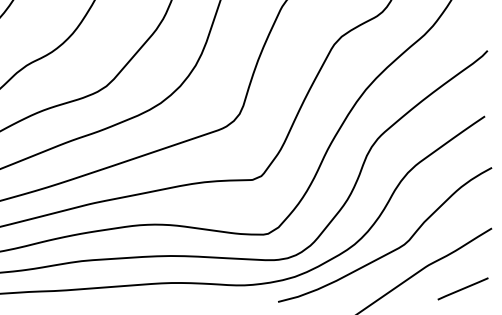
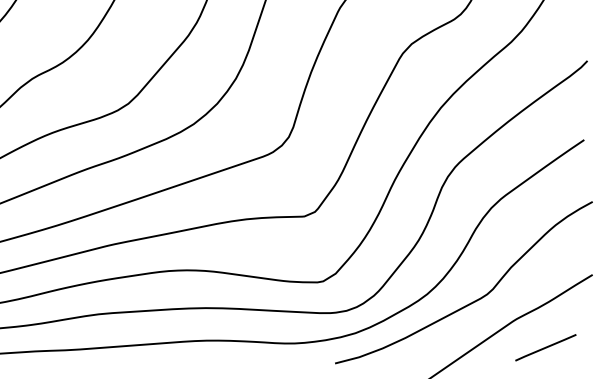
line: (462, 288) -> (545, 347), moved

